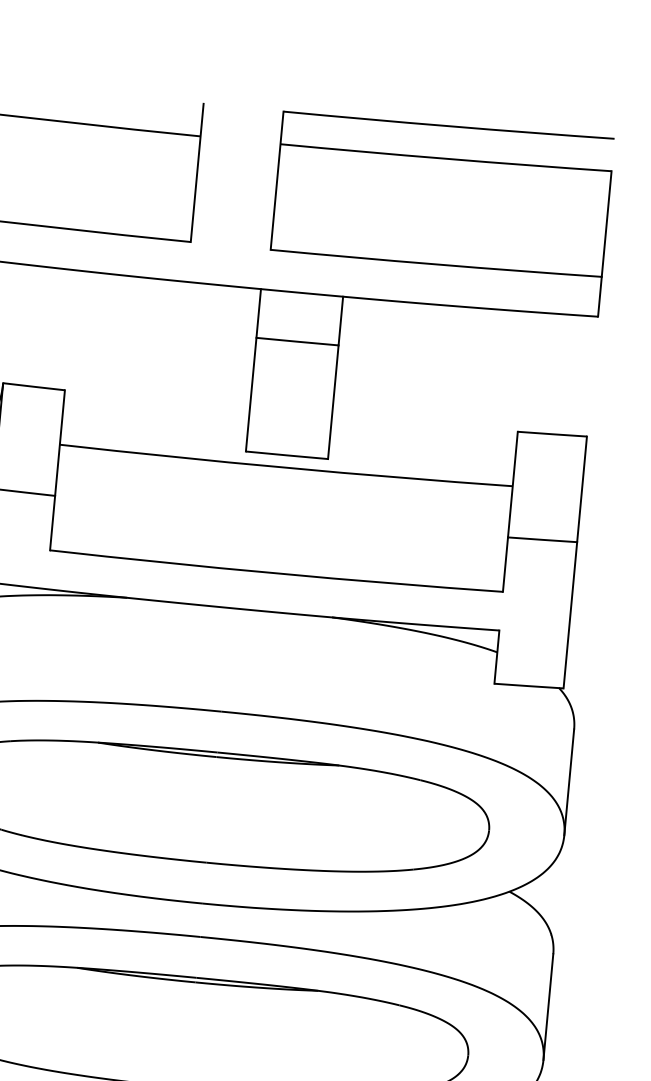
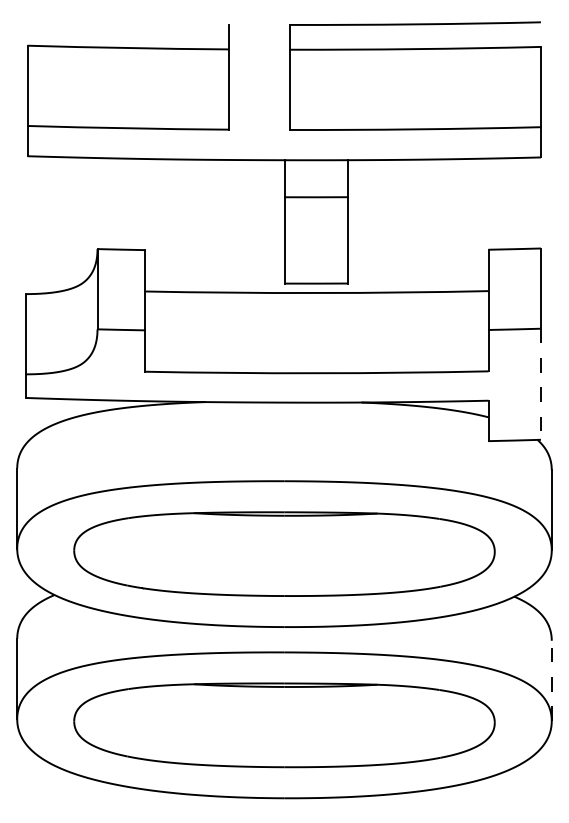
line: (569, 615) -> (540, 384), solid -> dashed
line: (548, 1006) -> (551, 680), solid -> dashed

